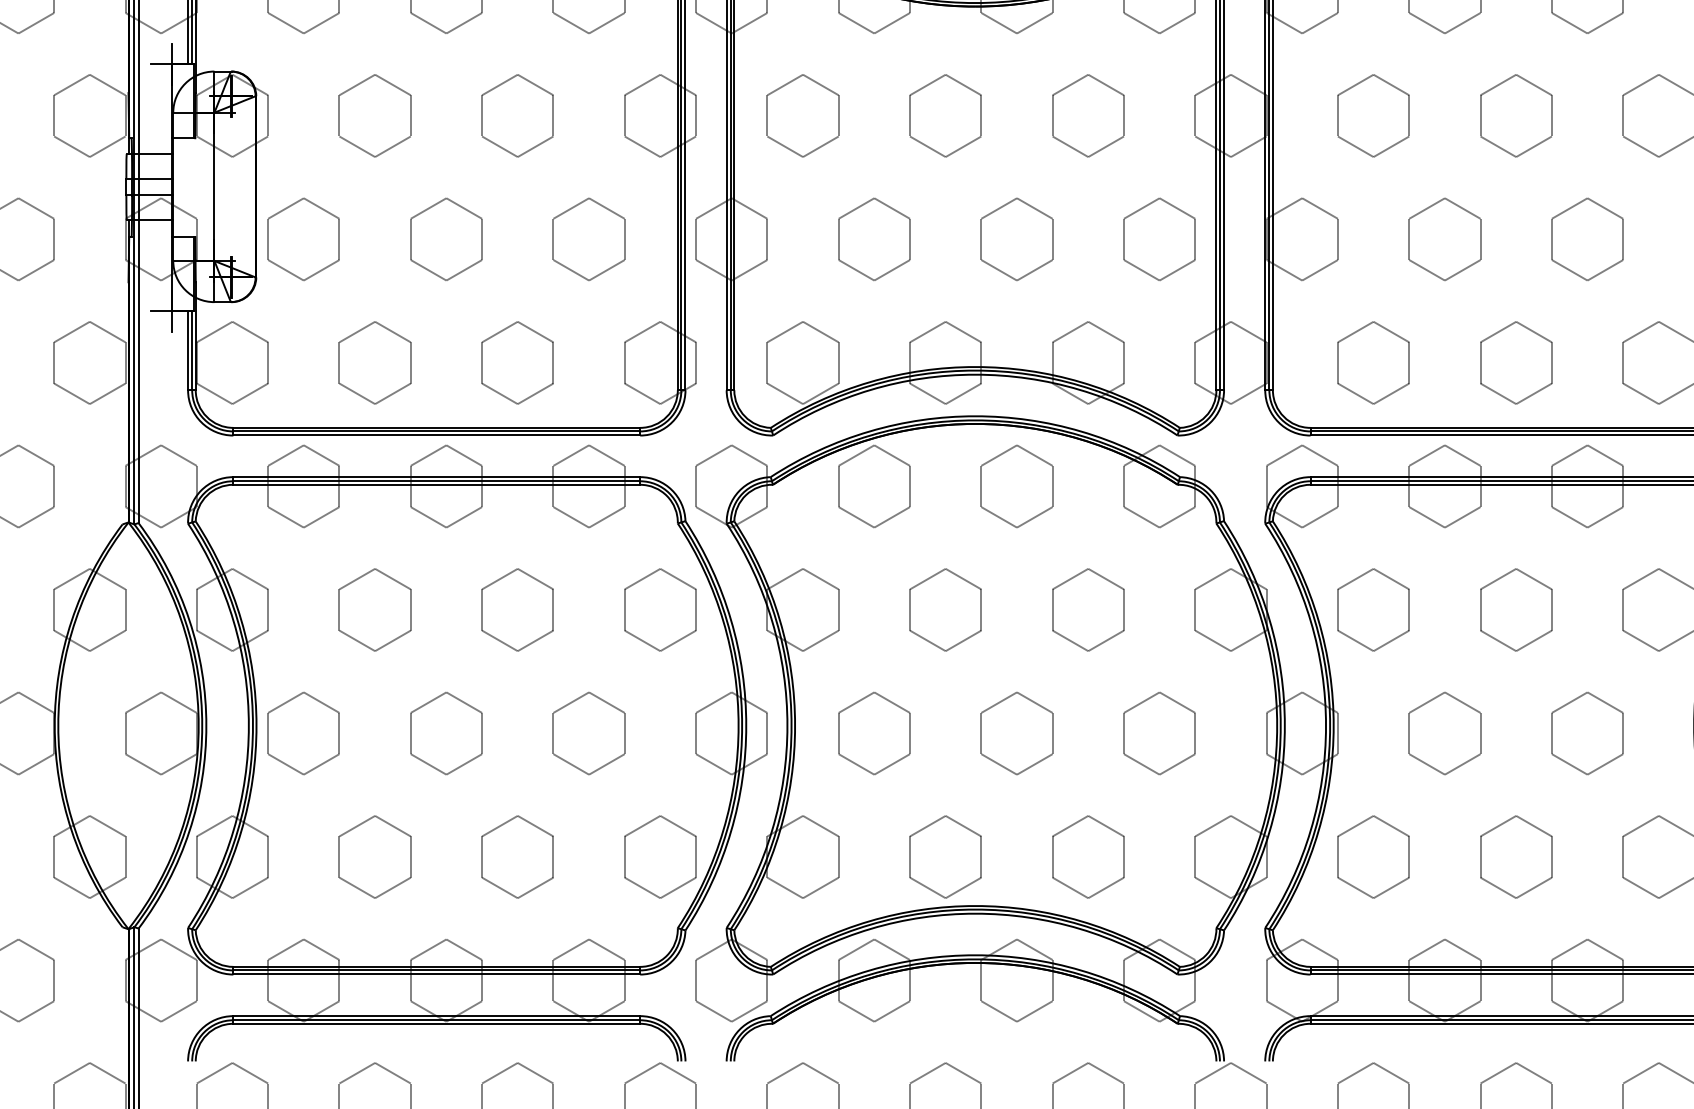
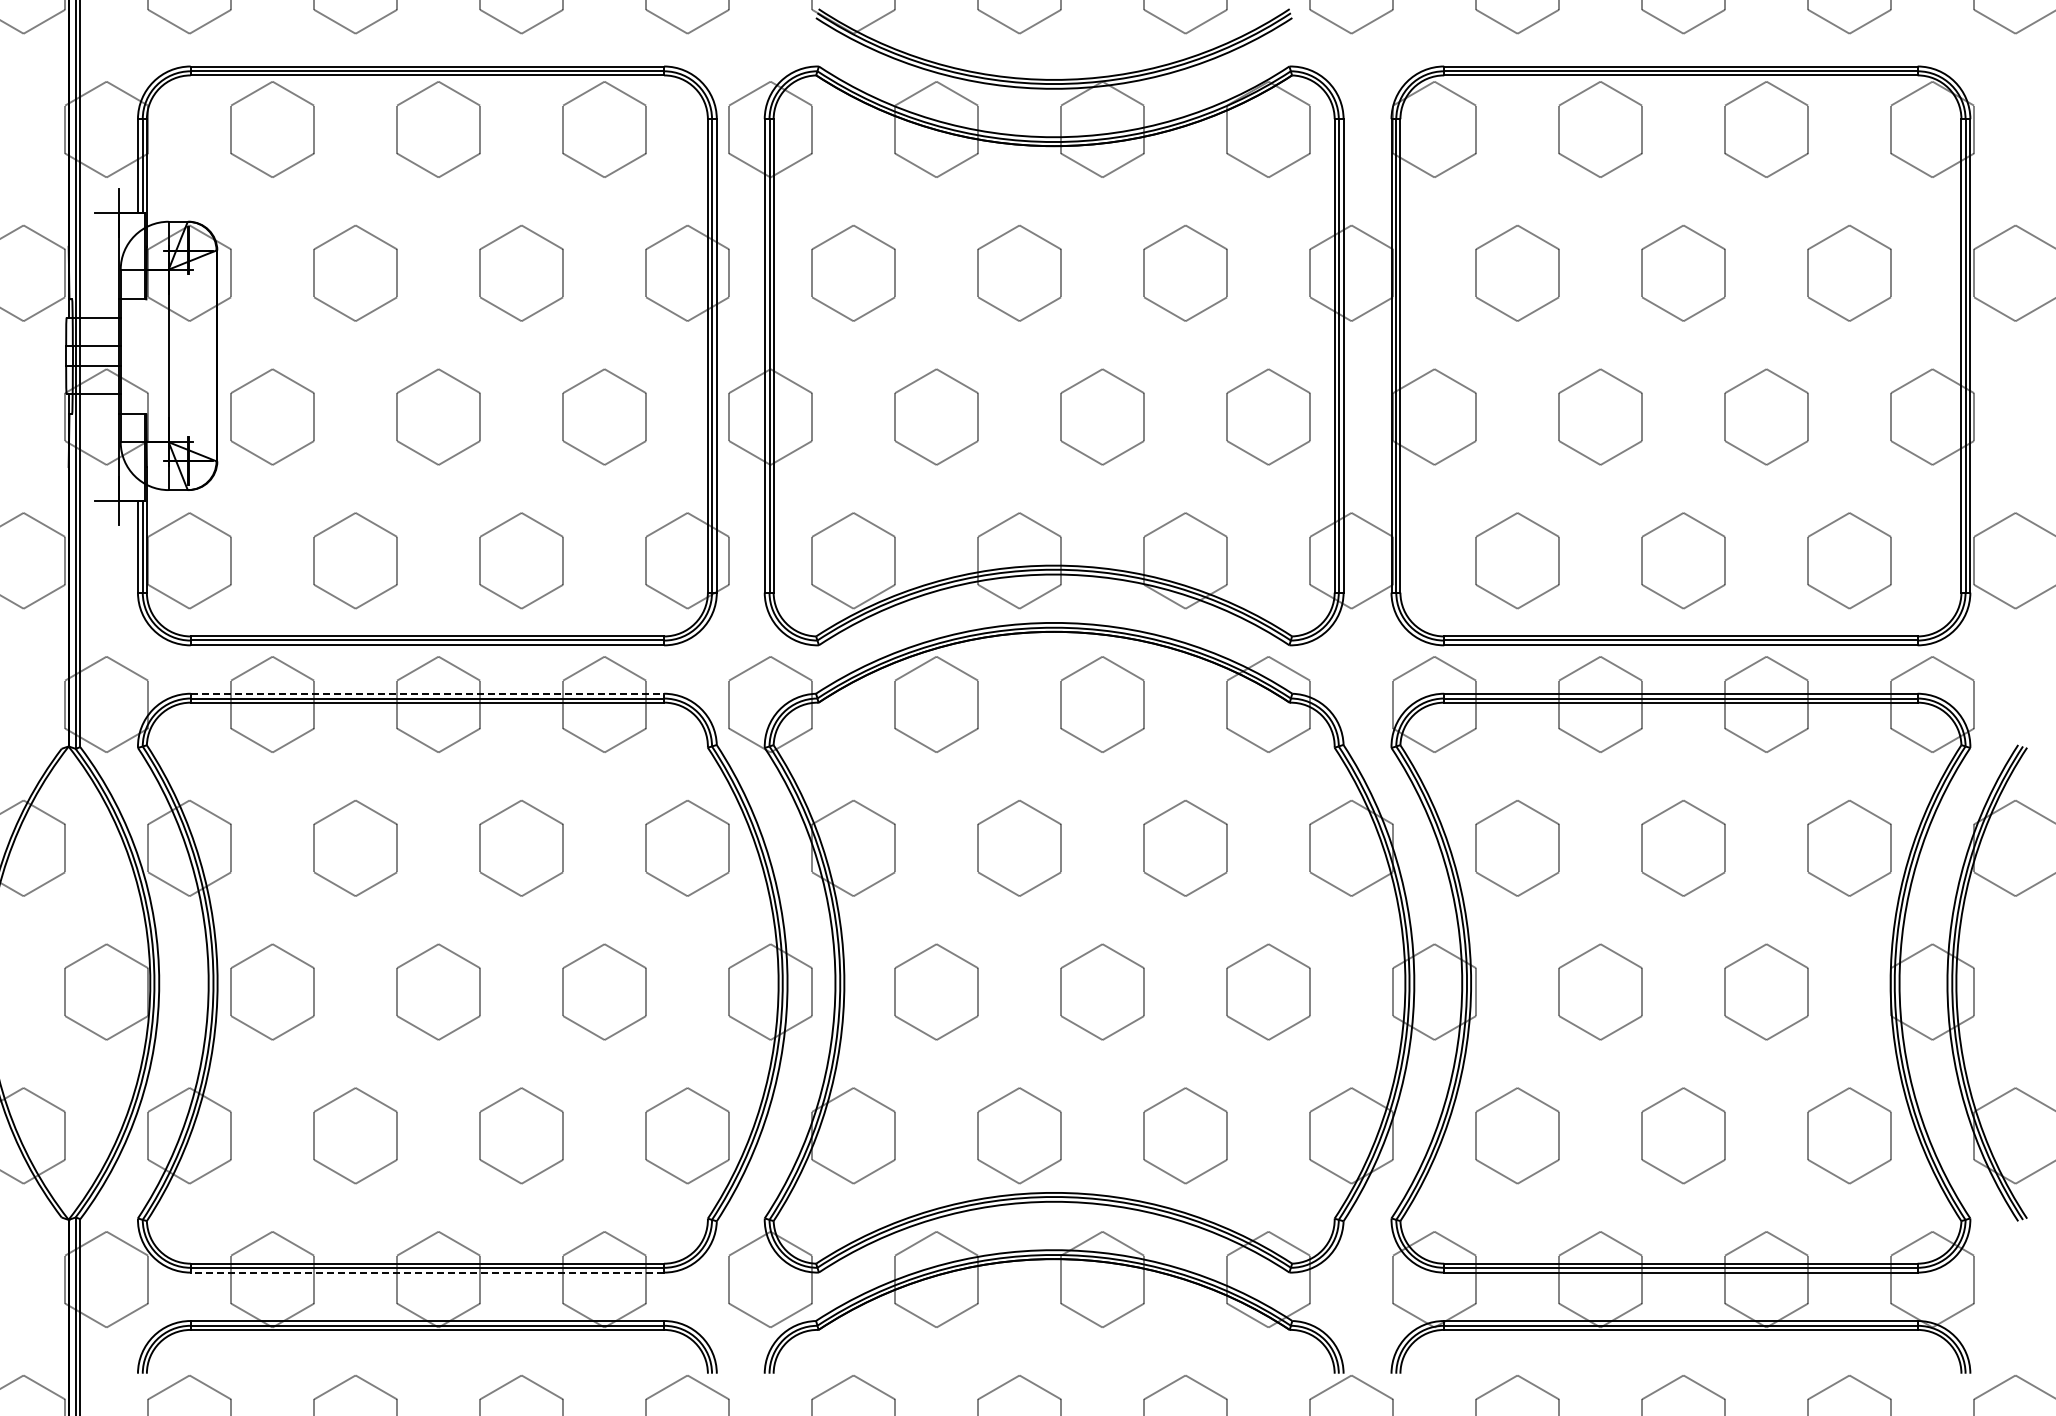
line: (436, 476) -> (427, 693), solid -> dashed
line: (436, 974) -> (427, 1272), solid -> dashed

